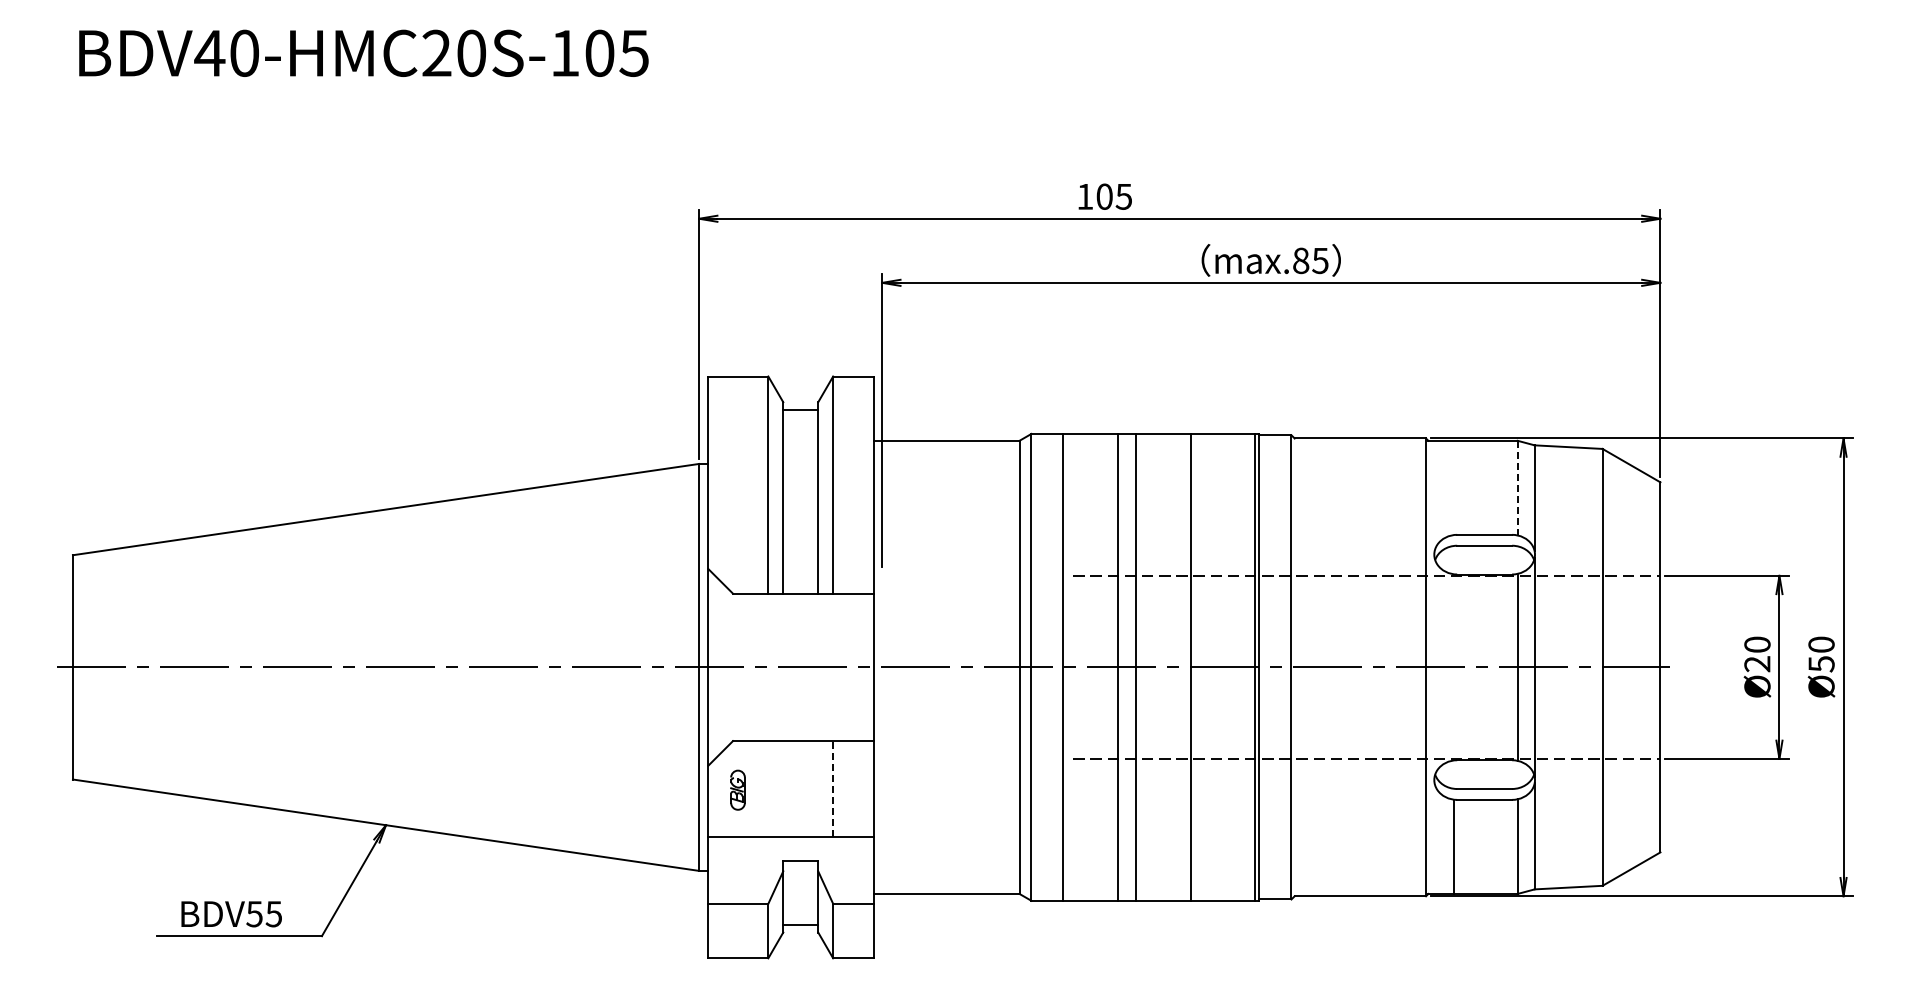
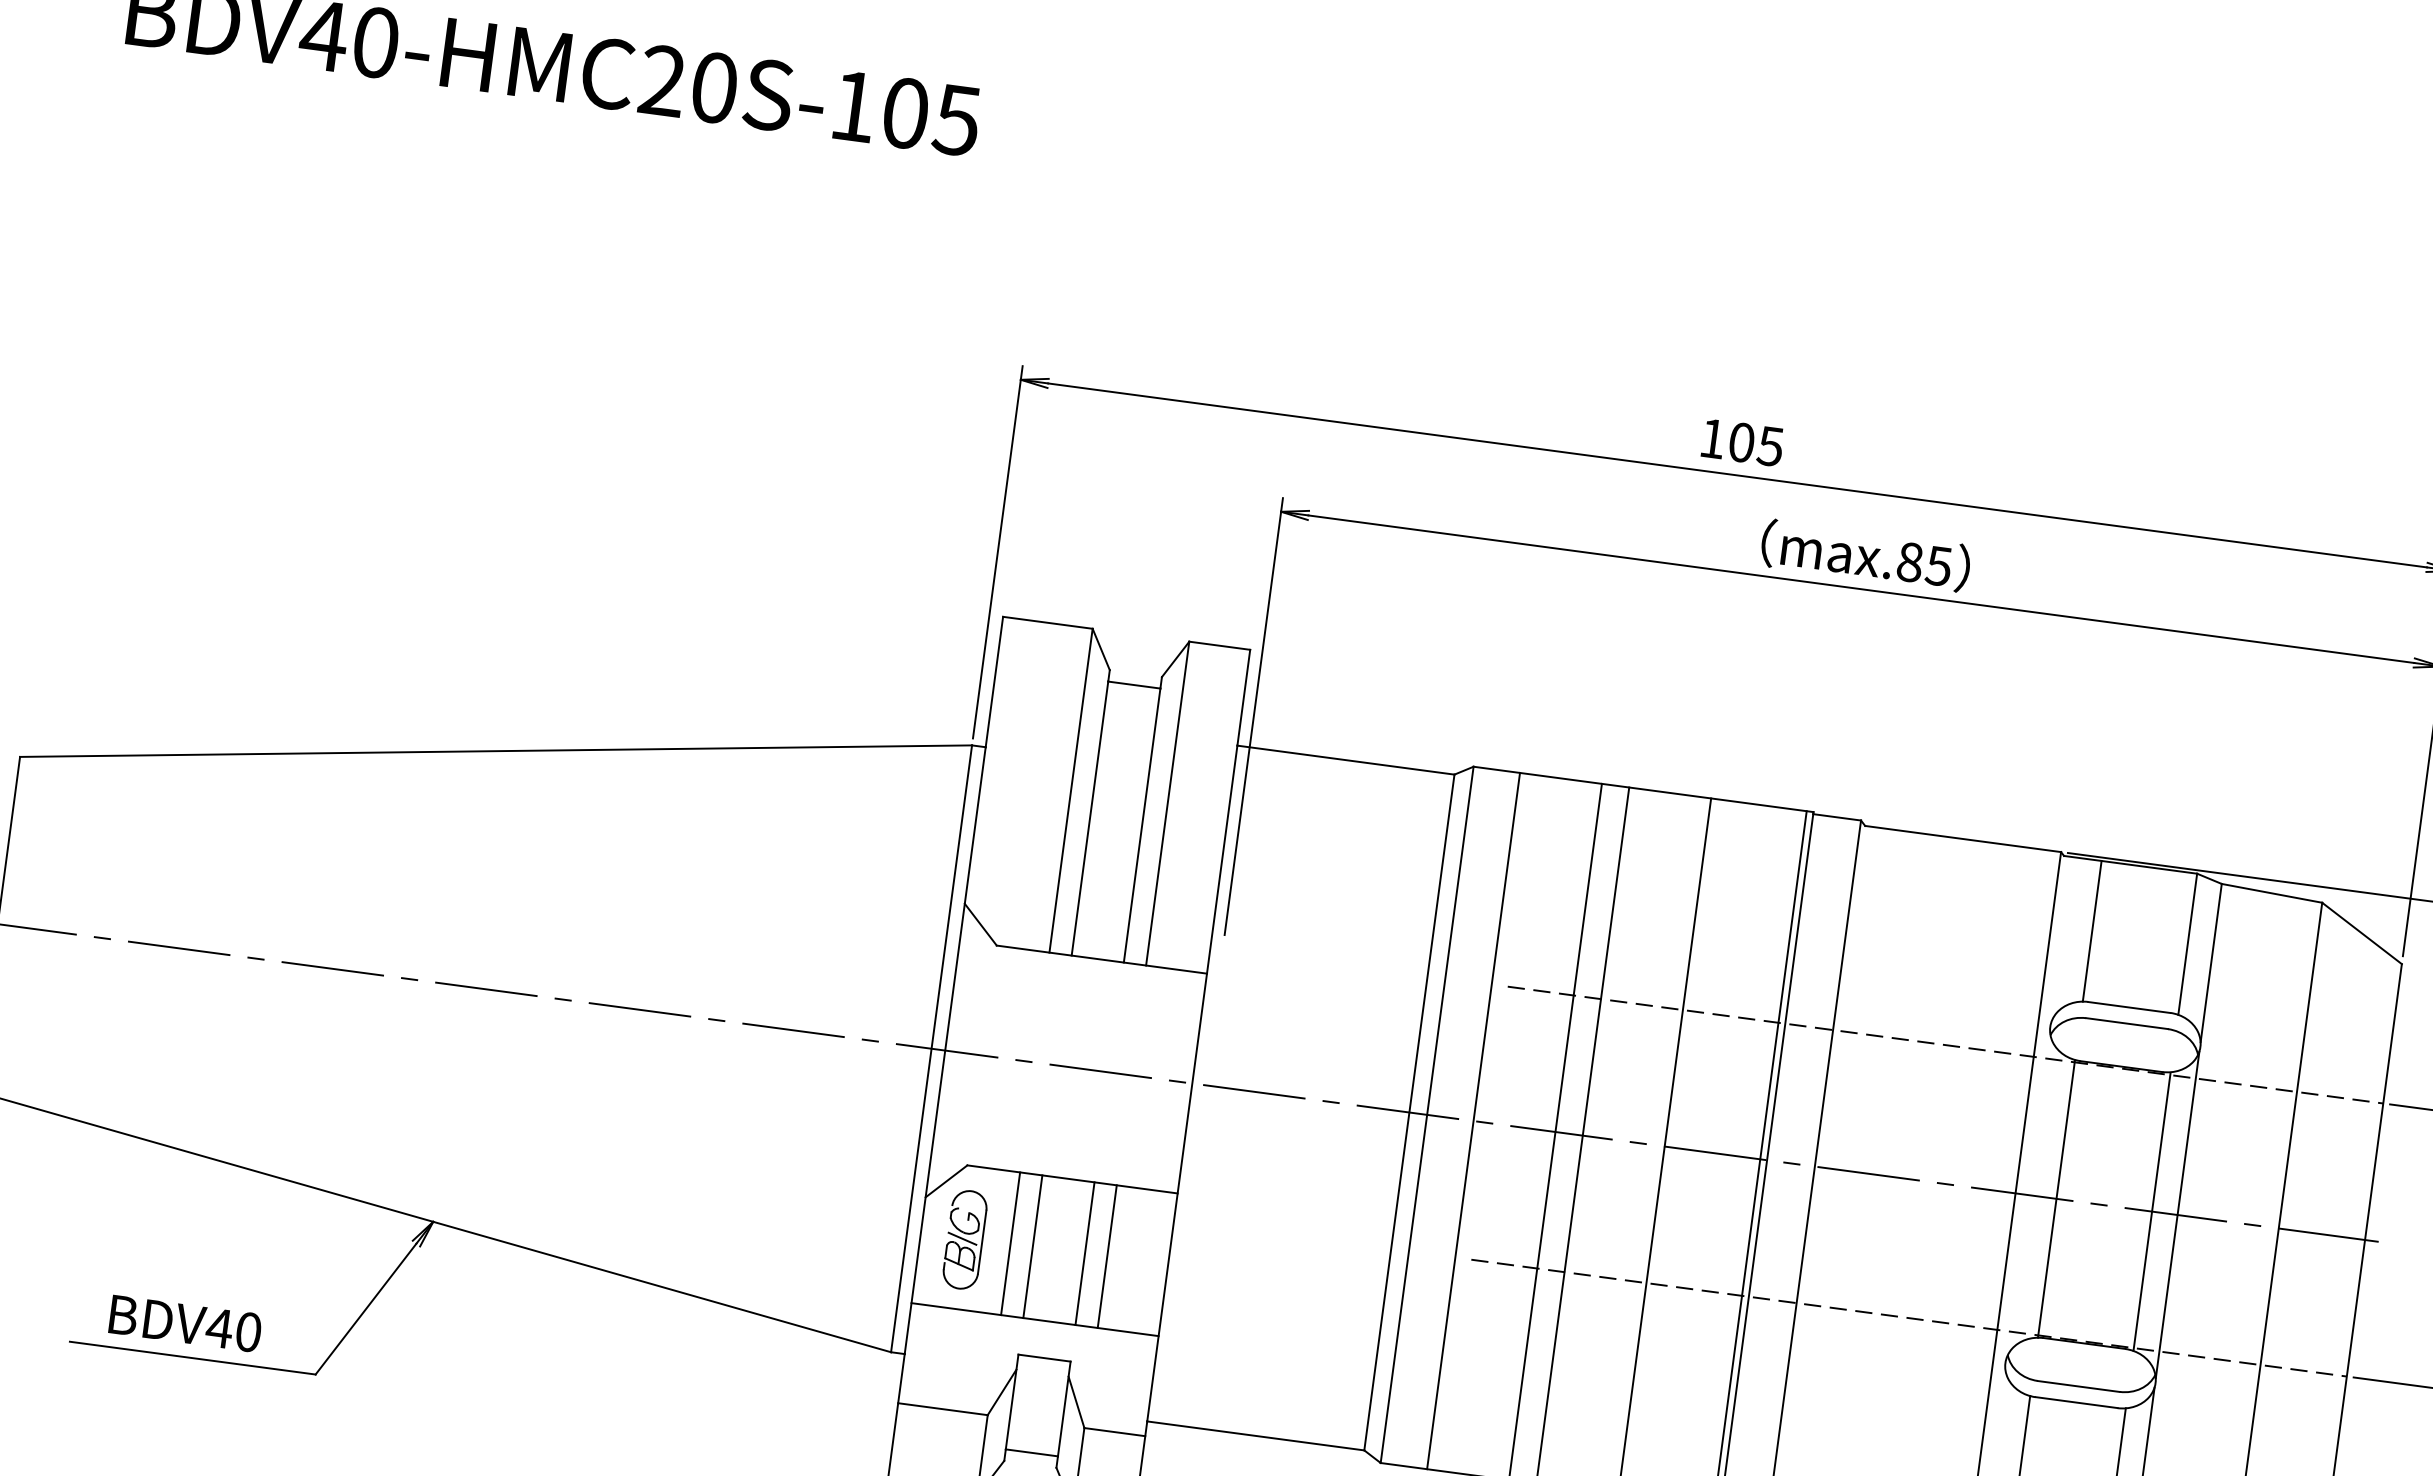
text: (1104, 196) -> (1741, 442), moved
line: (1453, 487) -> (2092, 930), added
line: (1517, 488) -> (2187, 944), dashed -> solid
line: (1453, 667) -> (2056, 1199), added
line: (768, 788) -> (1010, 1243), added
line: (783, 788) -> (1033, 1246), added
line: (818, 788) -> (1085, 1253), added
line: (833, 788) -> (1107, 1256), dashed -> solid
part: (737, 789) -> (964, 1238), size x1.67
text: (263, 914) -> (232, 1330), BDV55 -> BDV40

